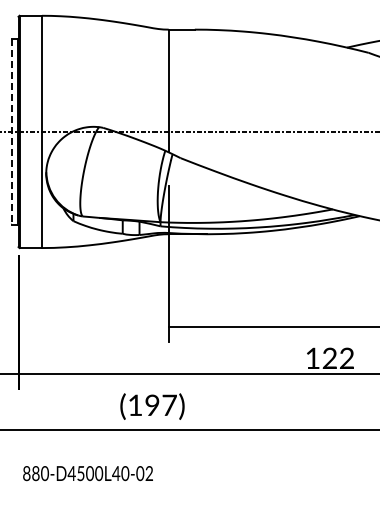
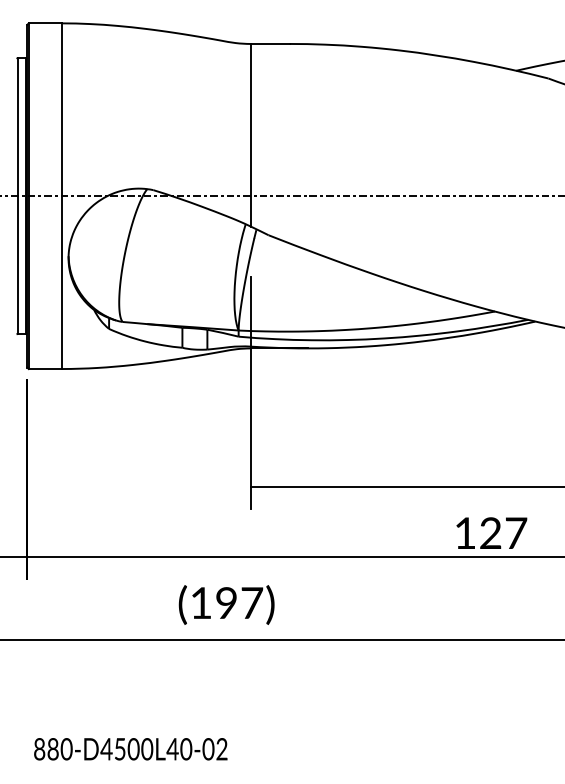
line: (12, 131) -> (18, 195), dashed -> solid
text: (347, 357) -> (516, 531), 122 -> 127
text: (87, 473) -> (129, 749), moved

